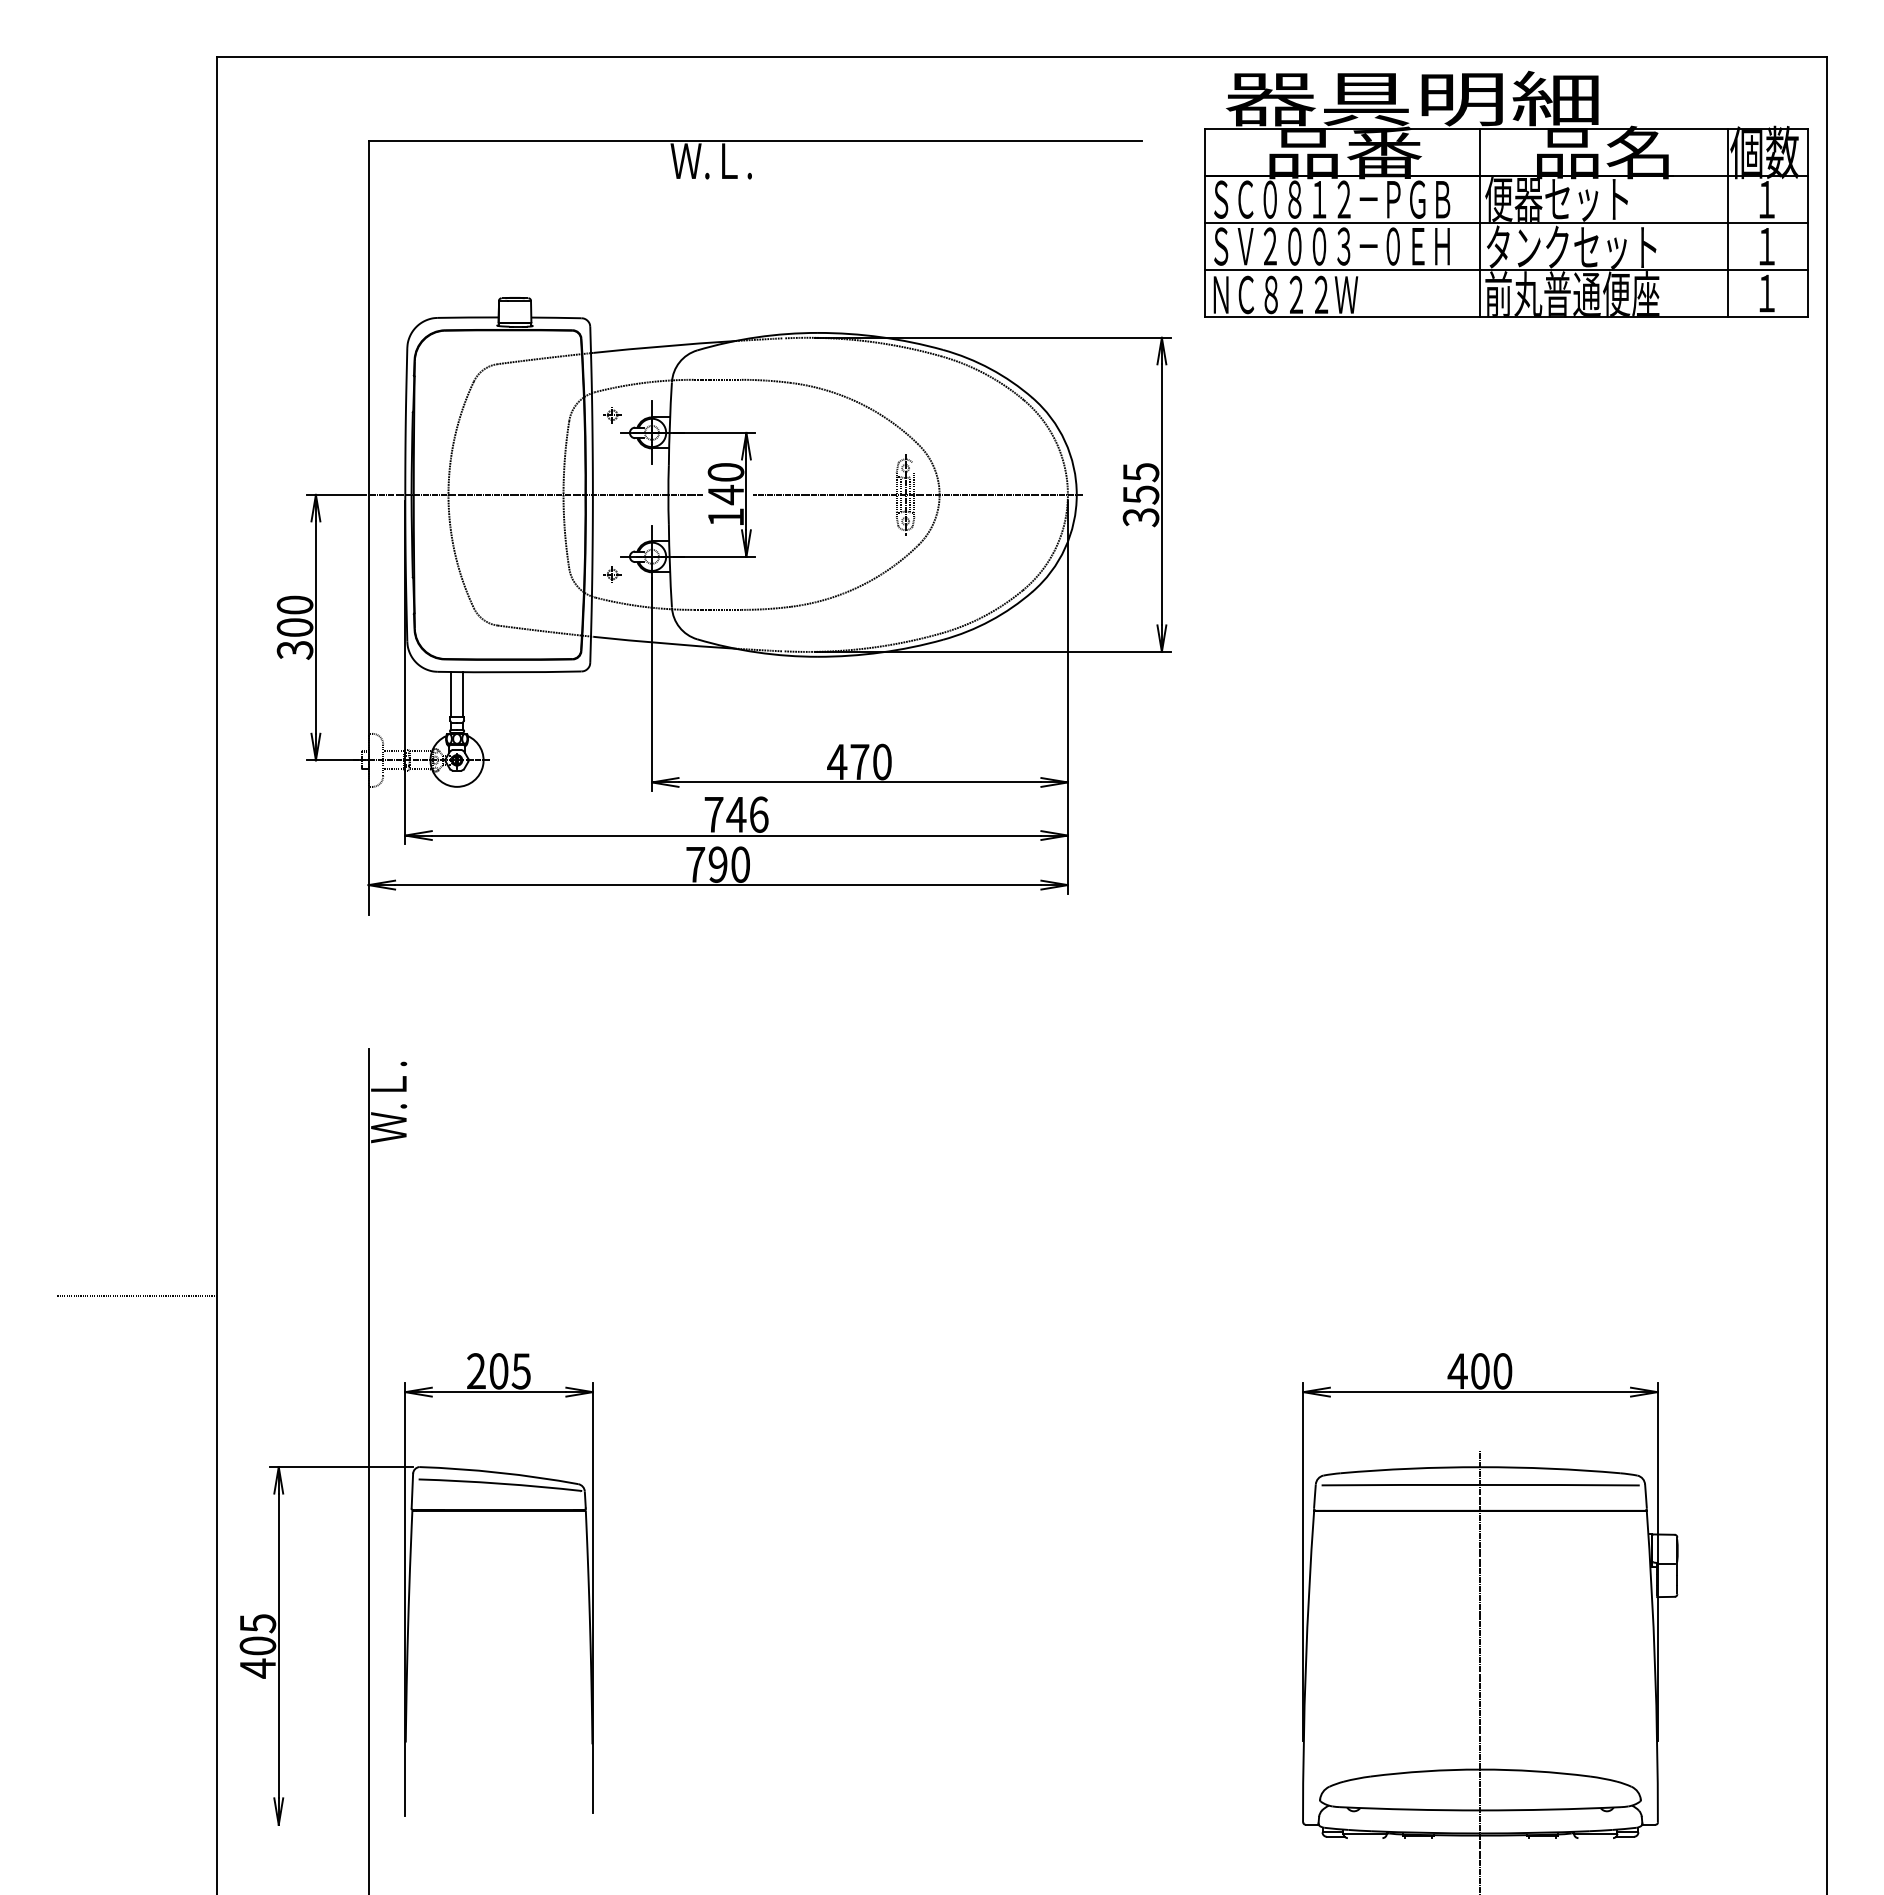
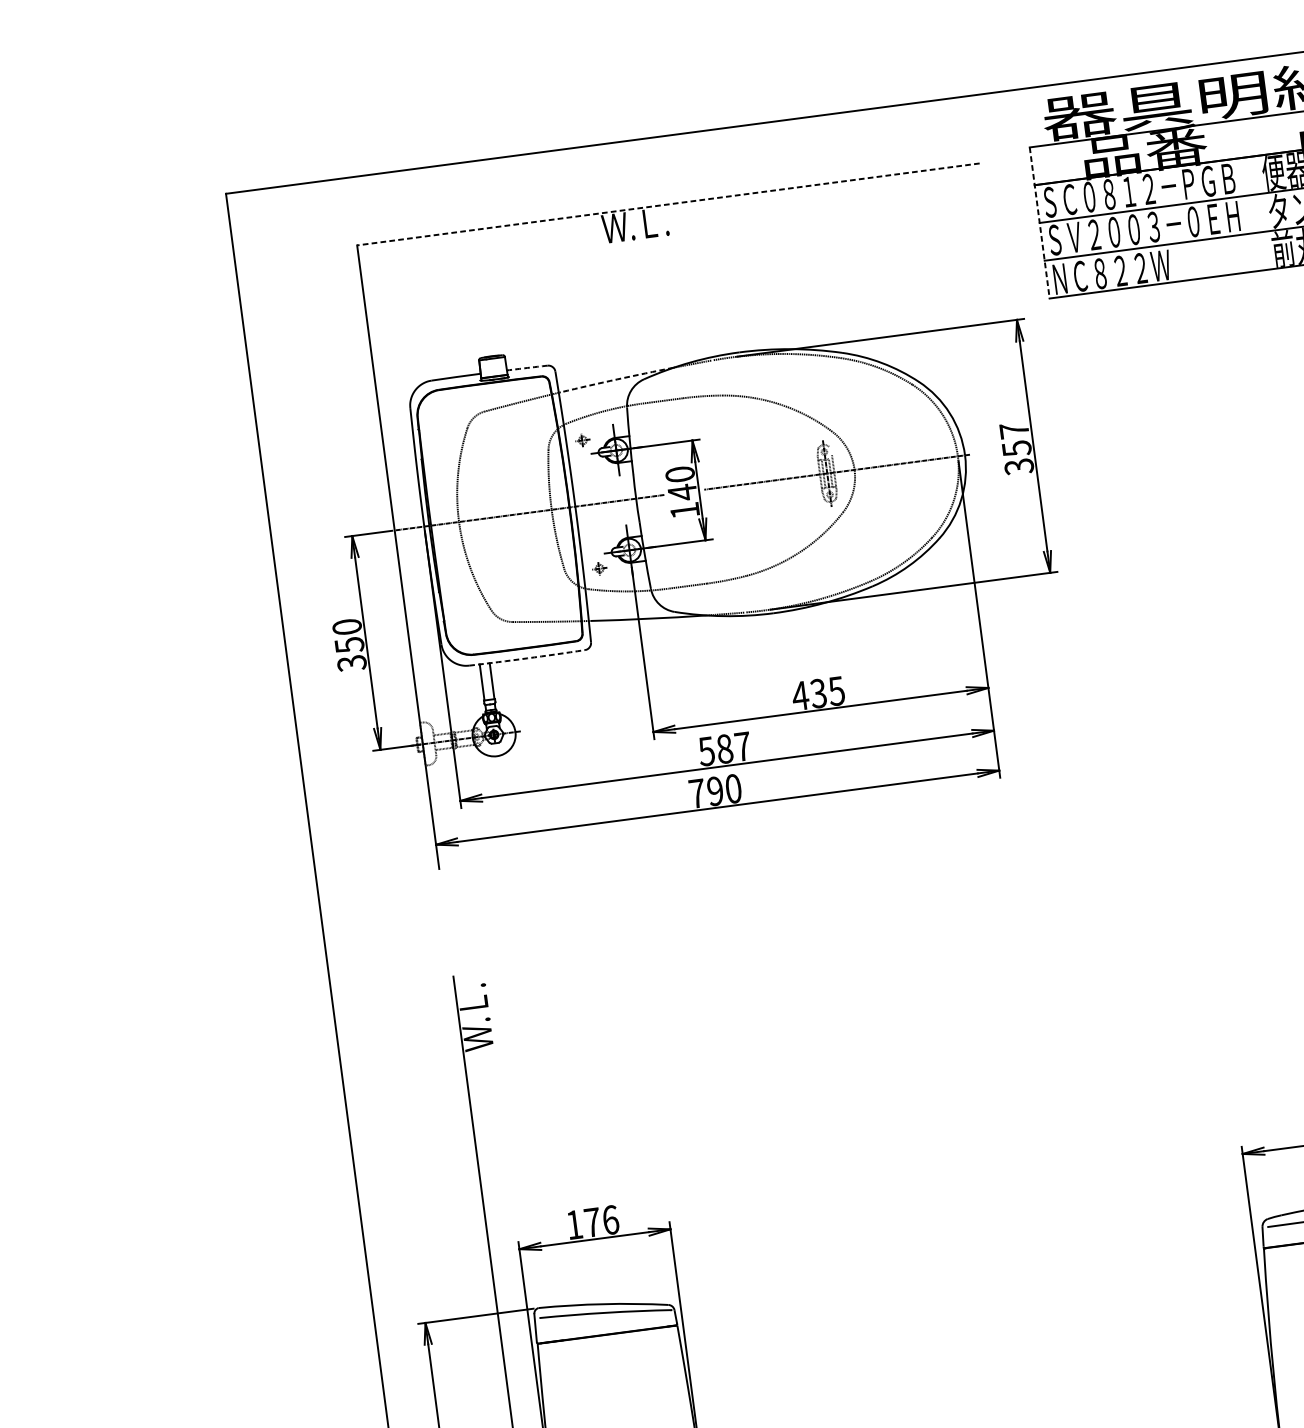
line: (754, 140) -> (667, 204), solid -> dashed
line: (1205, 223) -> (1039, 223), solid -> dashed
line: (1480, 223) -> (1261, 194), removed
arc: (556, 317) -> (527, 367), solid -> dashed
arc: (664, 346) -> (617, 379), solid -> dashed
text: (1141, 472) -> (1014, 430), 355 -> 357
text: (294, 627) -> (349, 645), 300 -> 350
arc: (509, 672) -> (527, 658), solid -> dashed
text: (870, 761) -> (827, 691), 470 -> 435
text: (736, 814) -> (724, 748), 746 -> 587
line: (136, 1295) -> (292, 1199), removed
text: (499, 1371) -> (593, 1222), 205 -> 176

